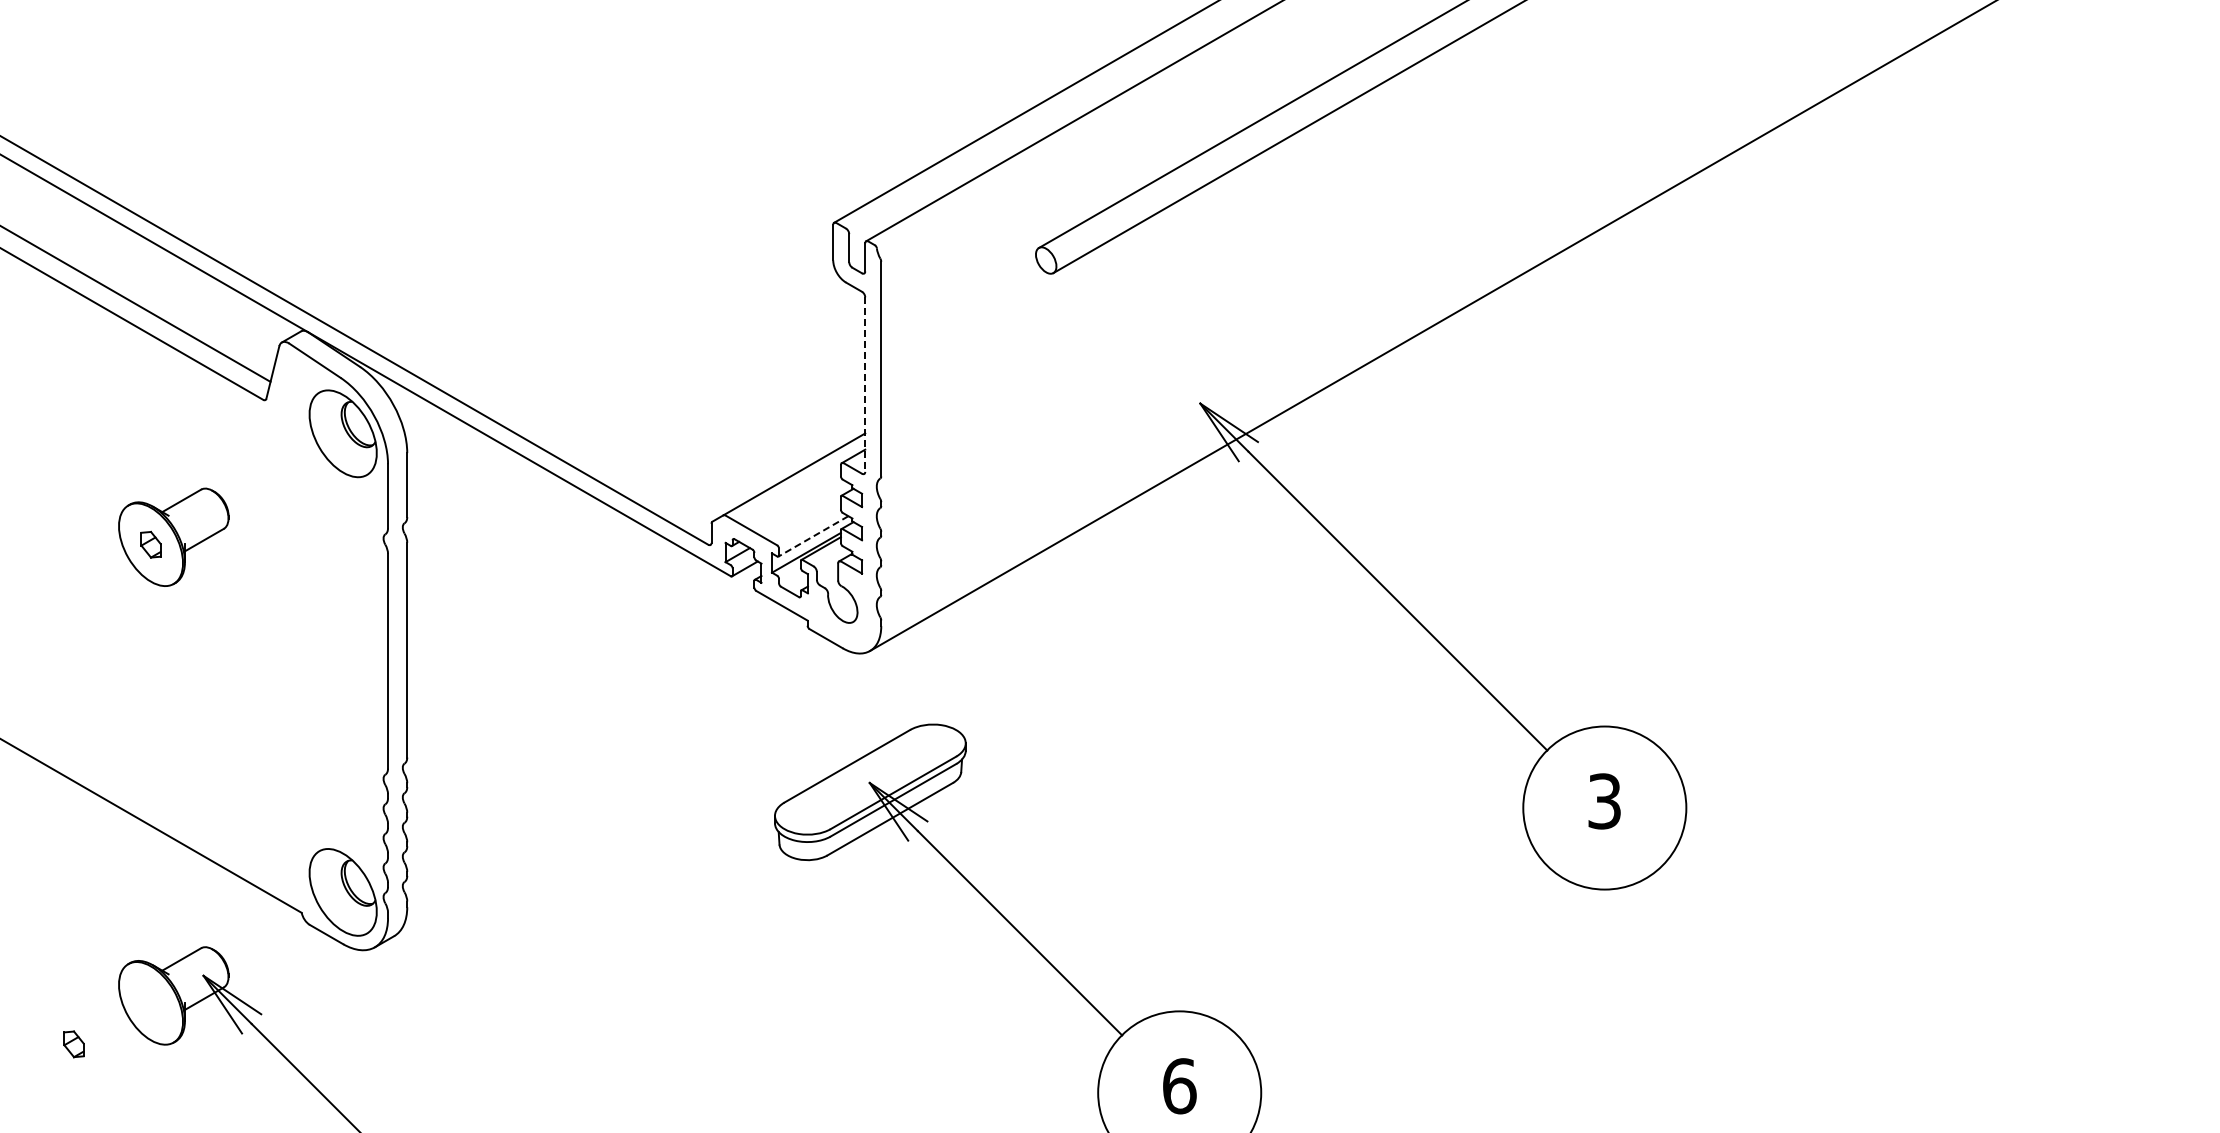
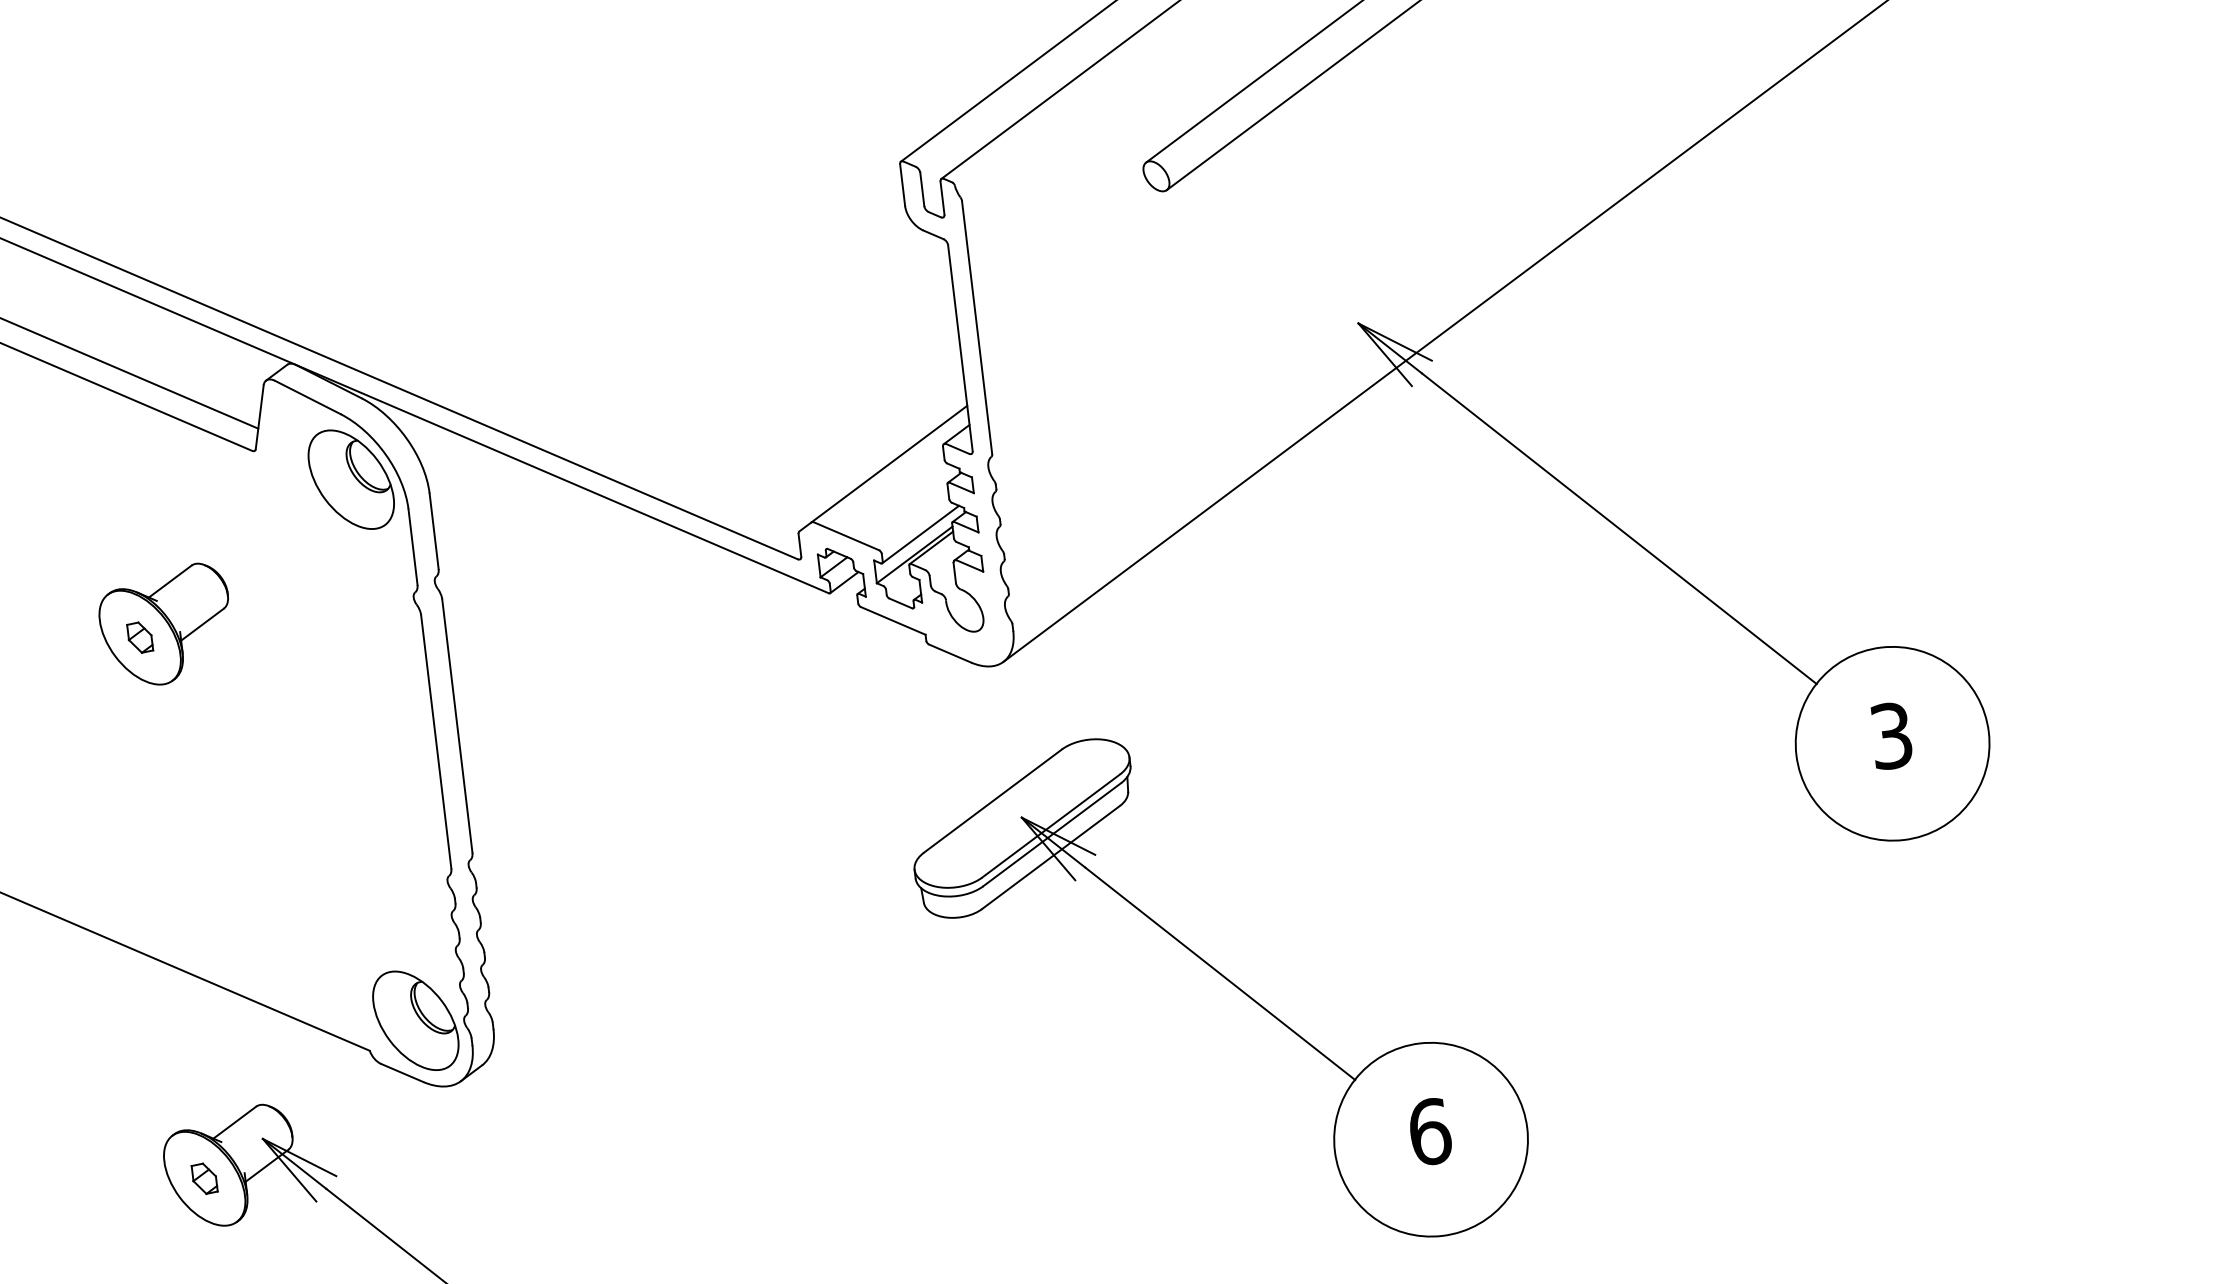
line: (865, 385) -> (960, 349), dashed -> solid
line: (813, 536) -> (920, 534), dashed -> solid
part: (73, 1044) -> (204, 1179), moved

